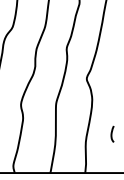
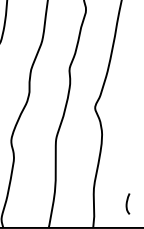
curve: (112, 133) -> (127, 203), moved

